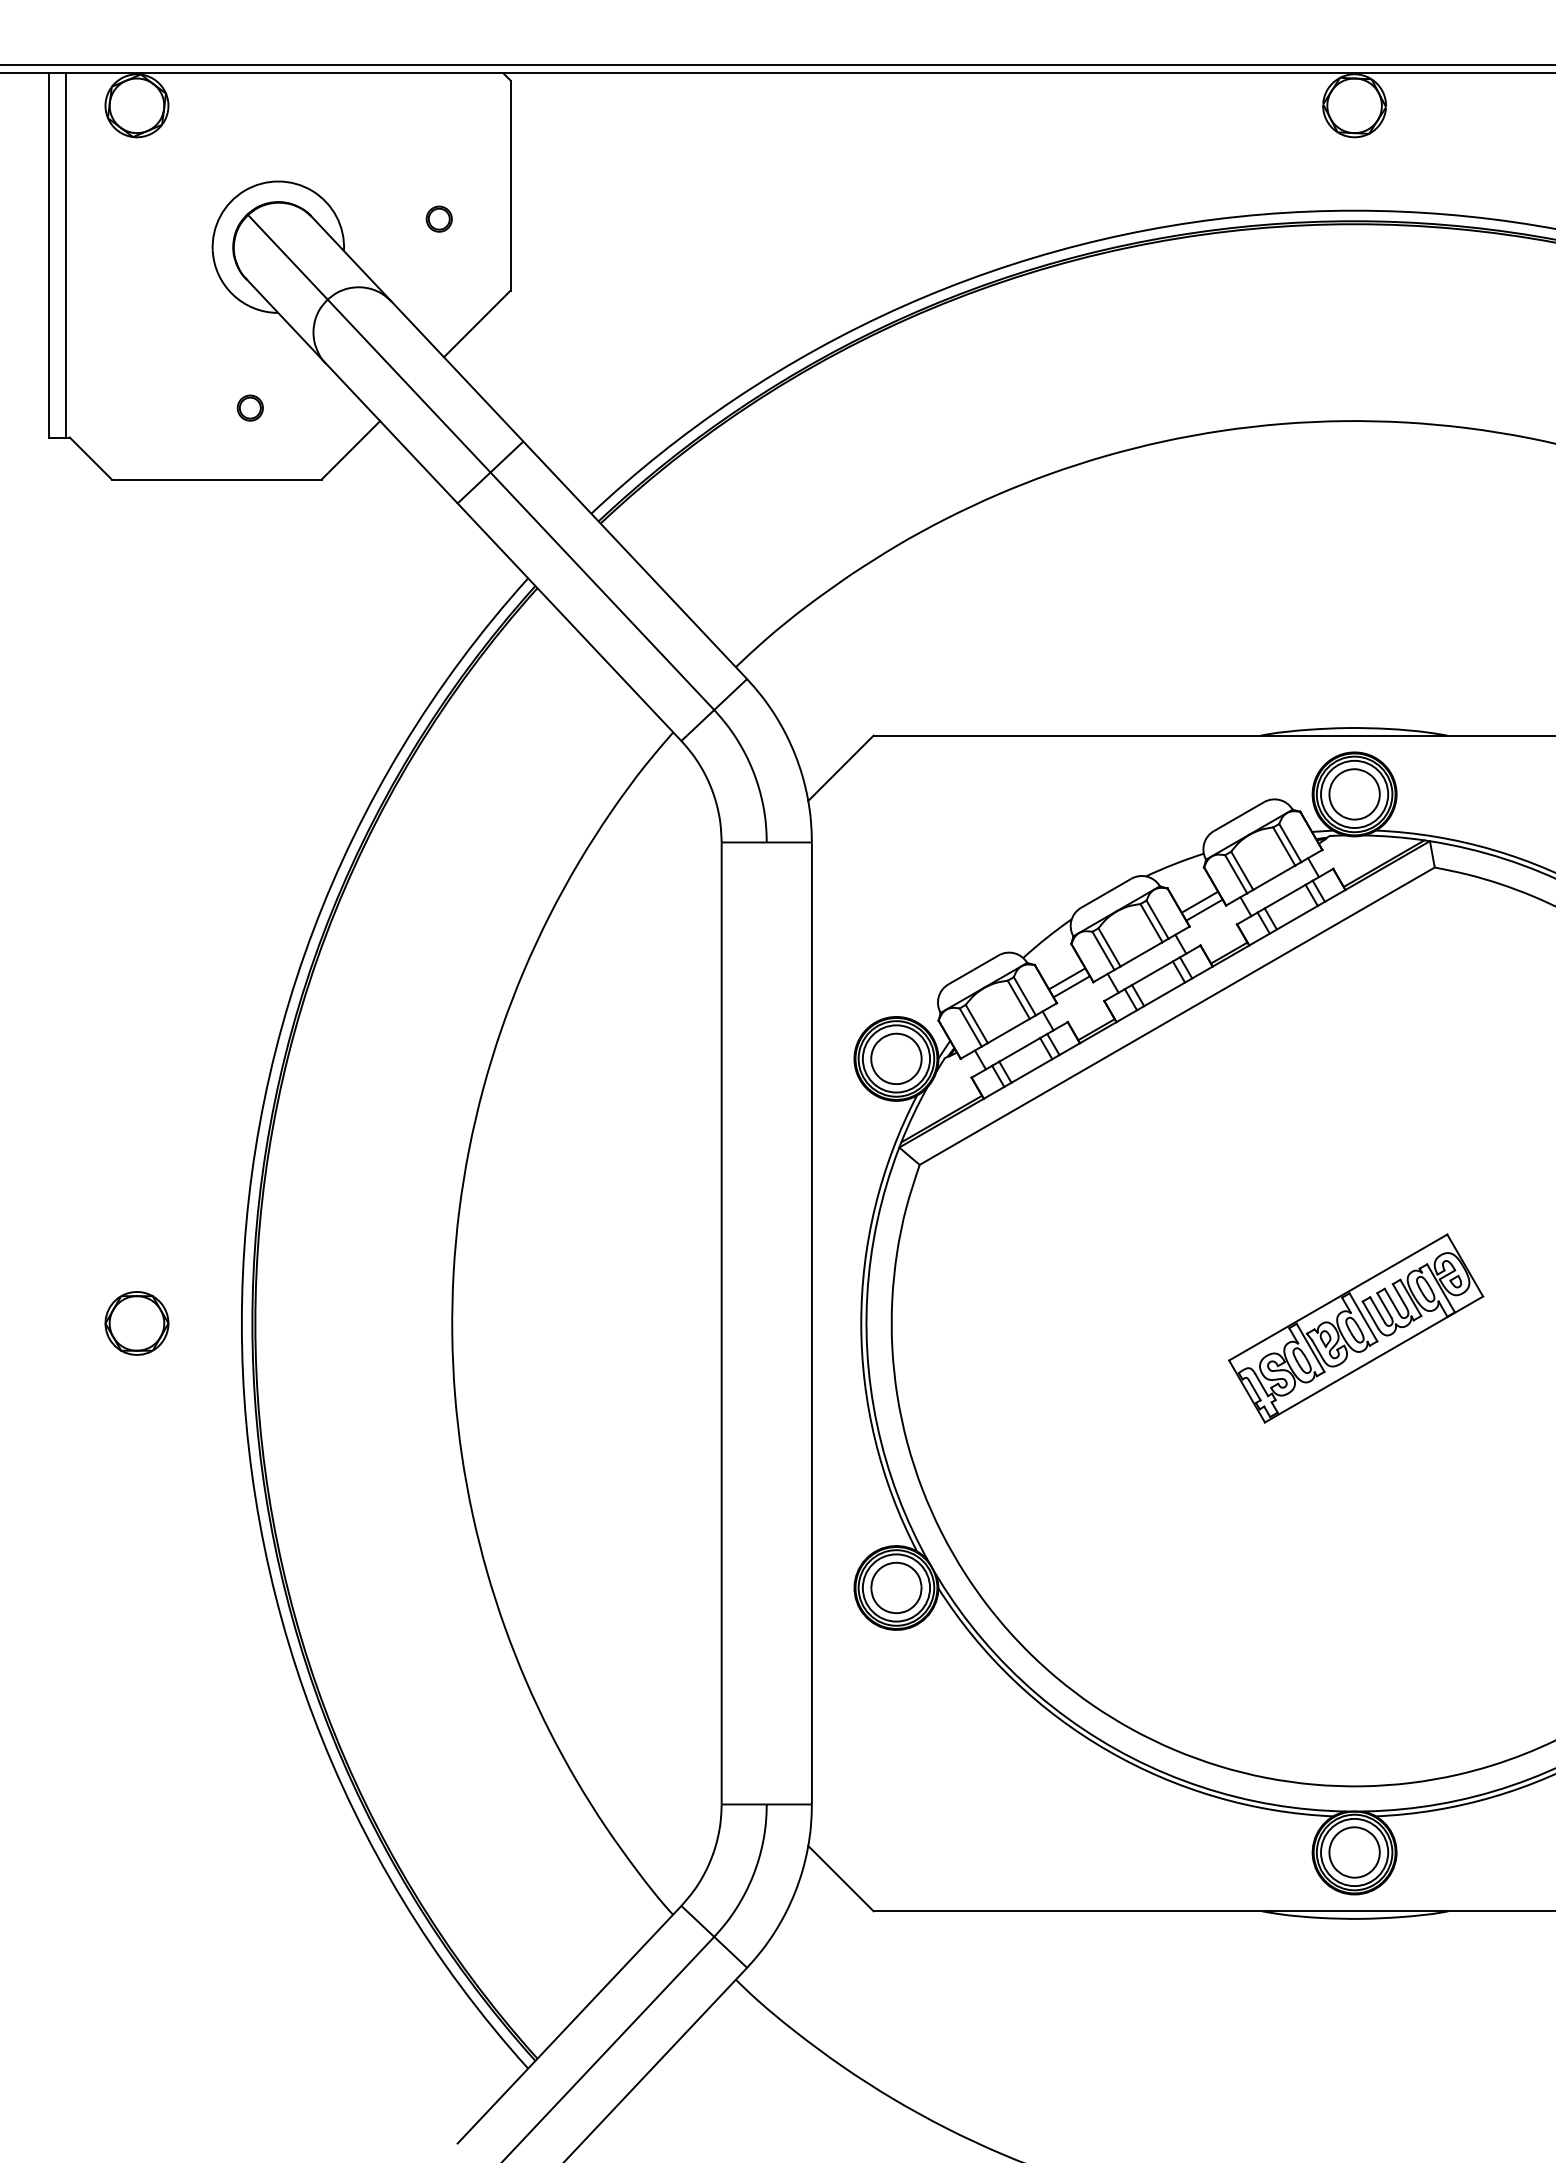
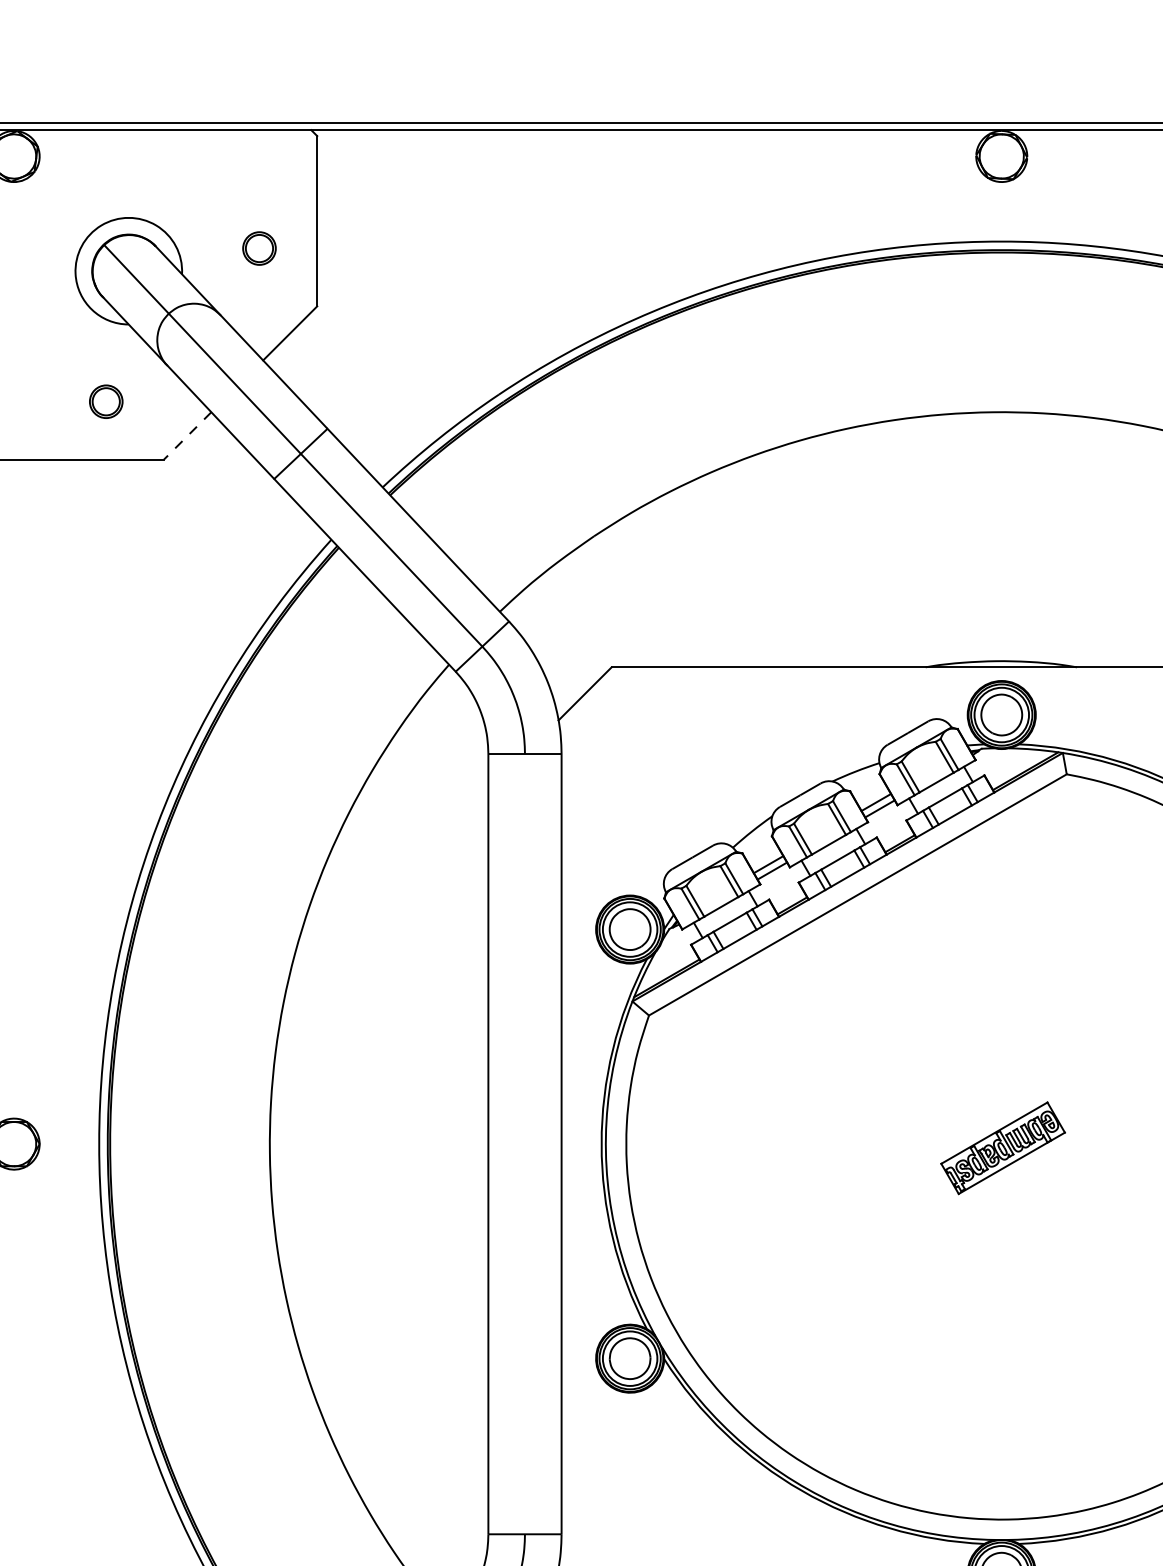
part: (438, 218) -> (258, 247), size x1.6
part: (249, 407) -> (105, 401), size x1.6
line: (350, 450) -> (187, 436), solid -> dashed
part: (1356, 1328) -> (1003, 1148), size x0.6

